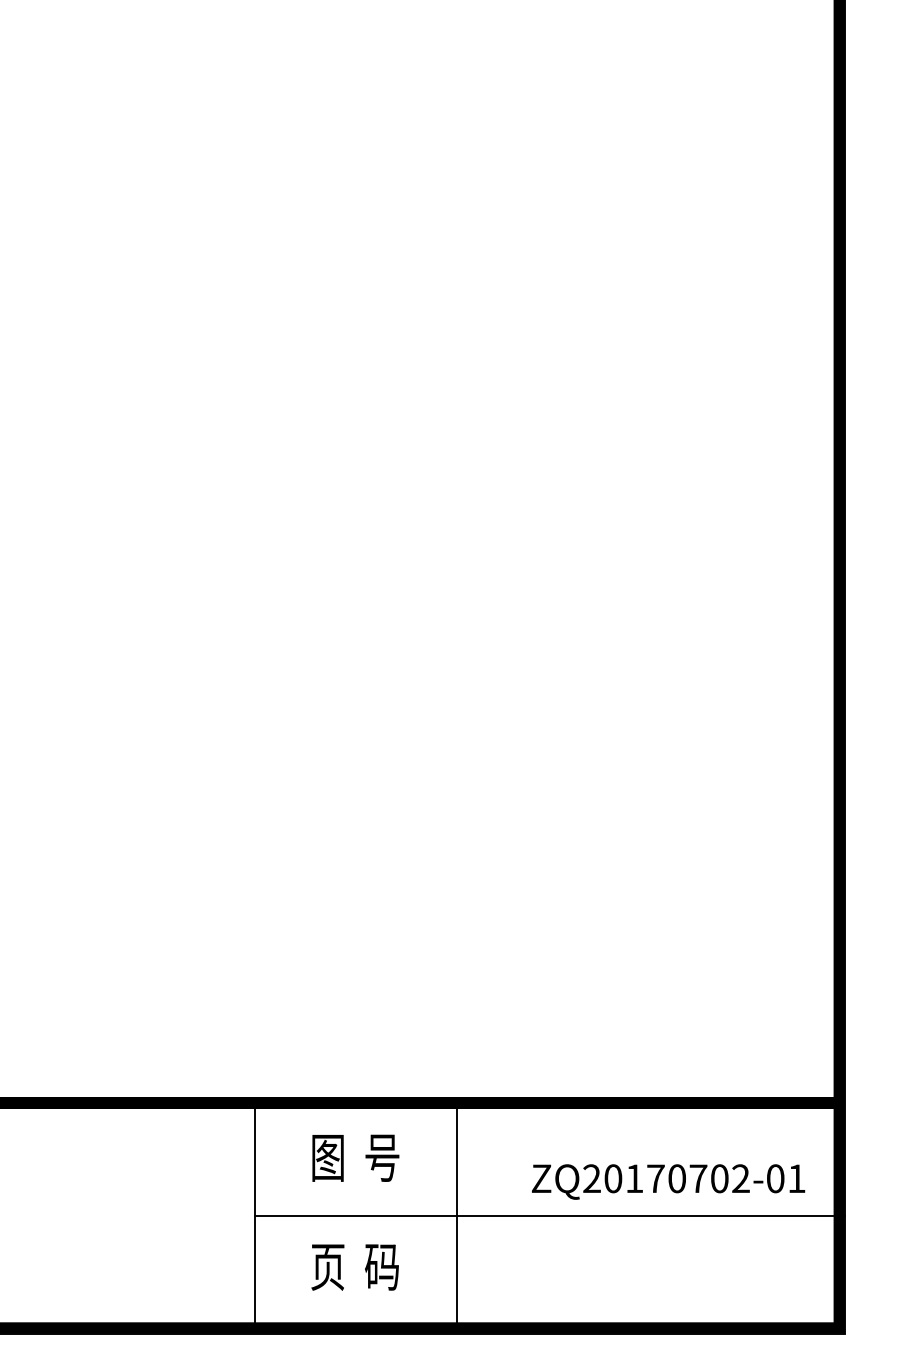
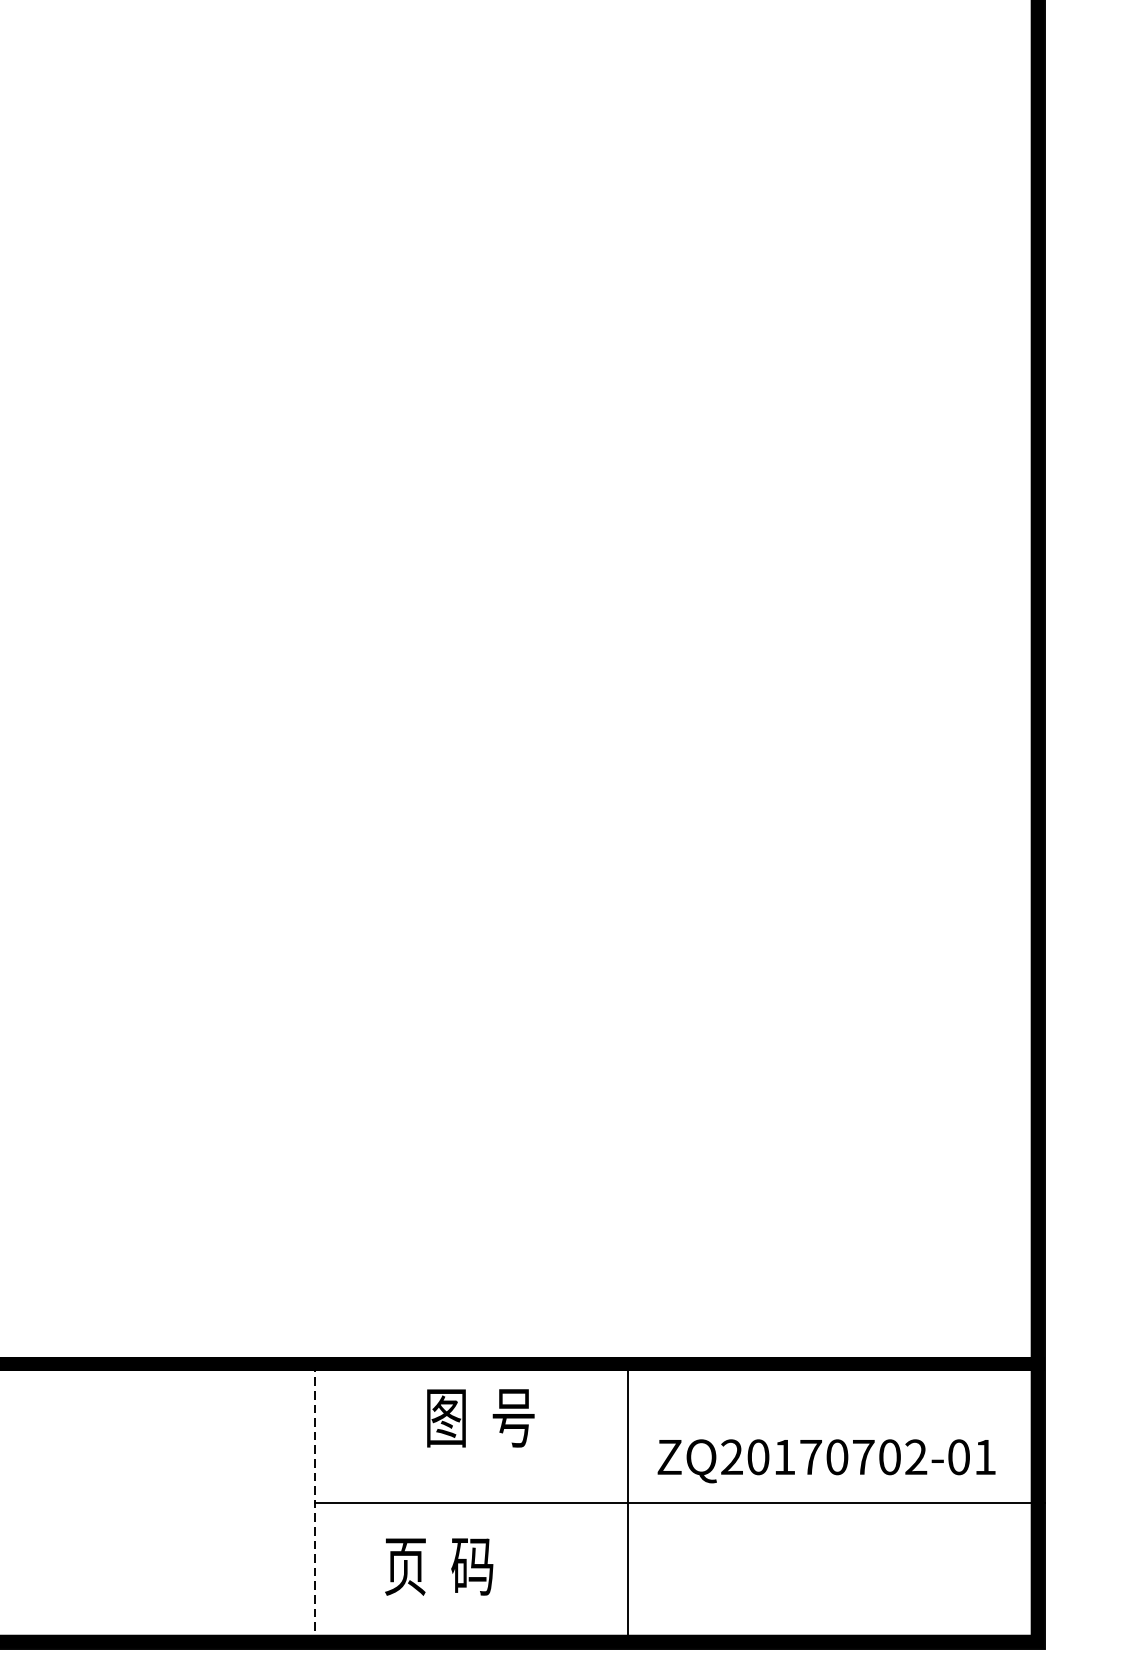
text: (355, 1157) -> (480, 1417), moved
line: (457, 1215) -> (628, 1502), moved
line: (254, 1216) -> (314, 1503), solid -> dashed

